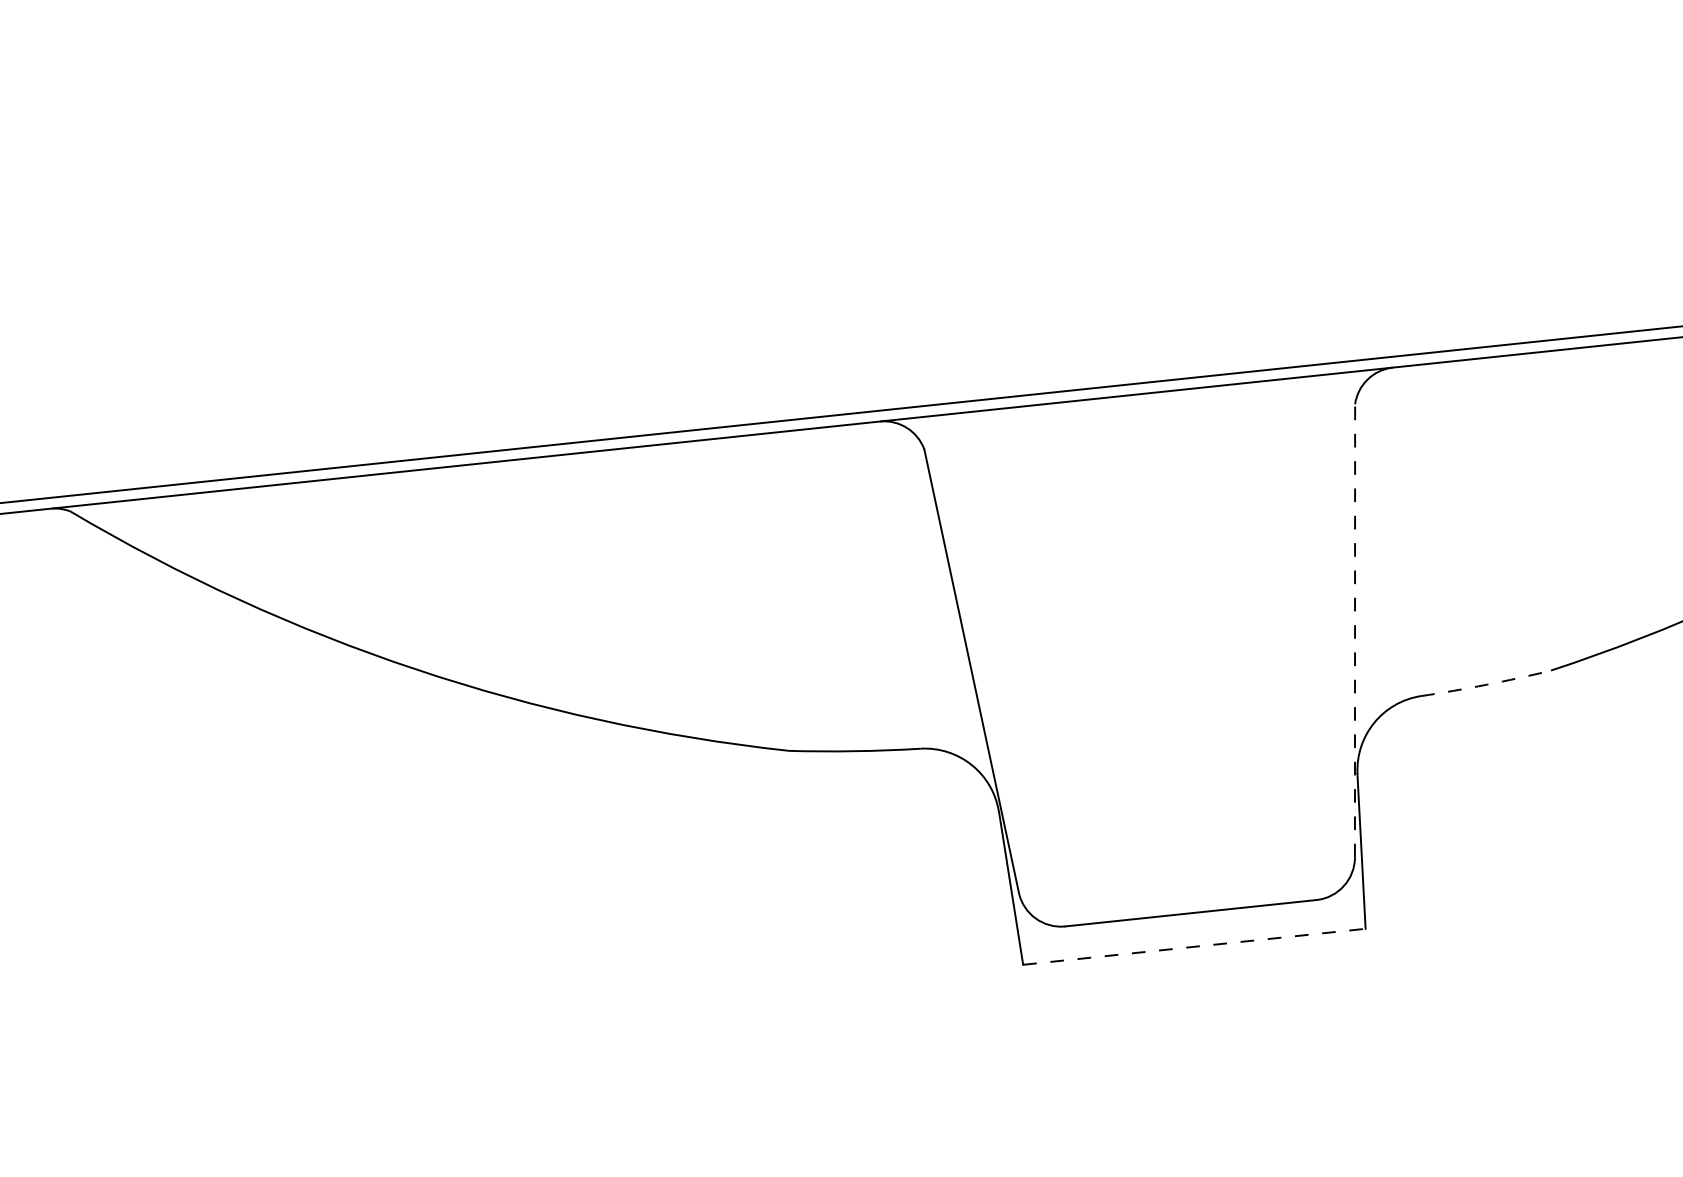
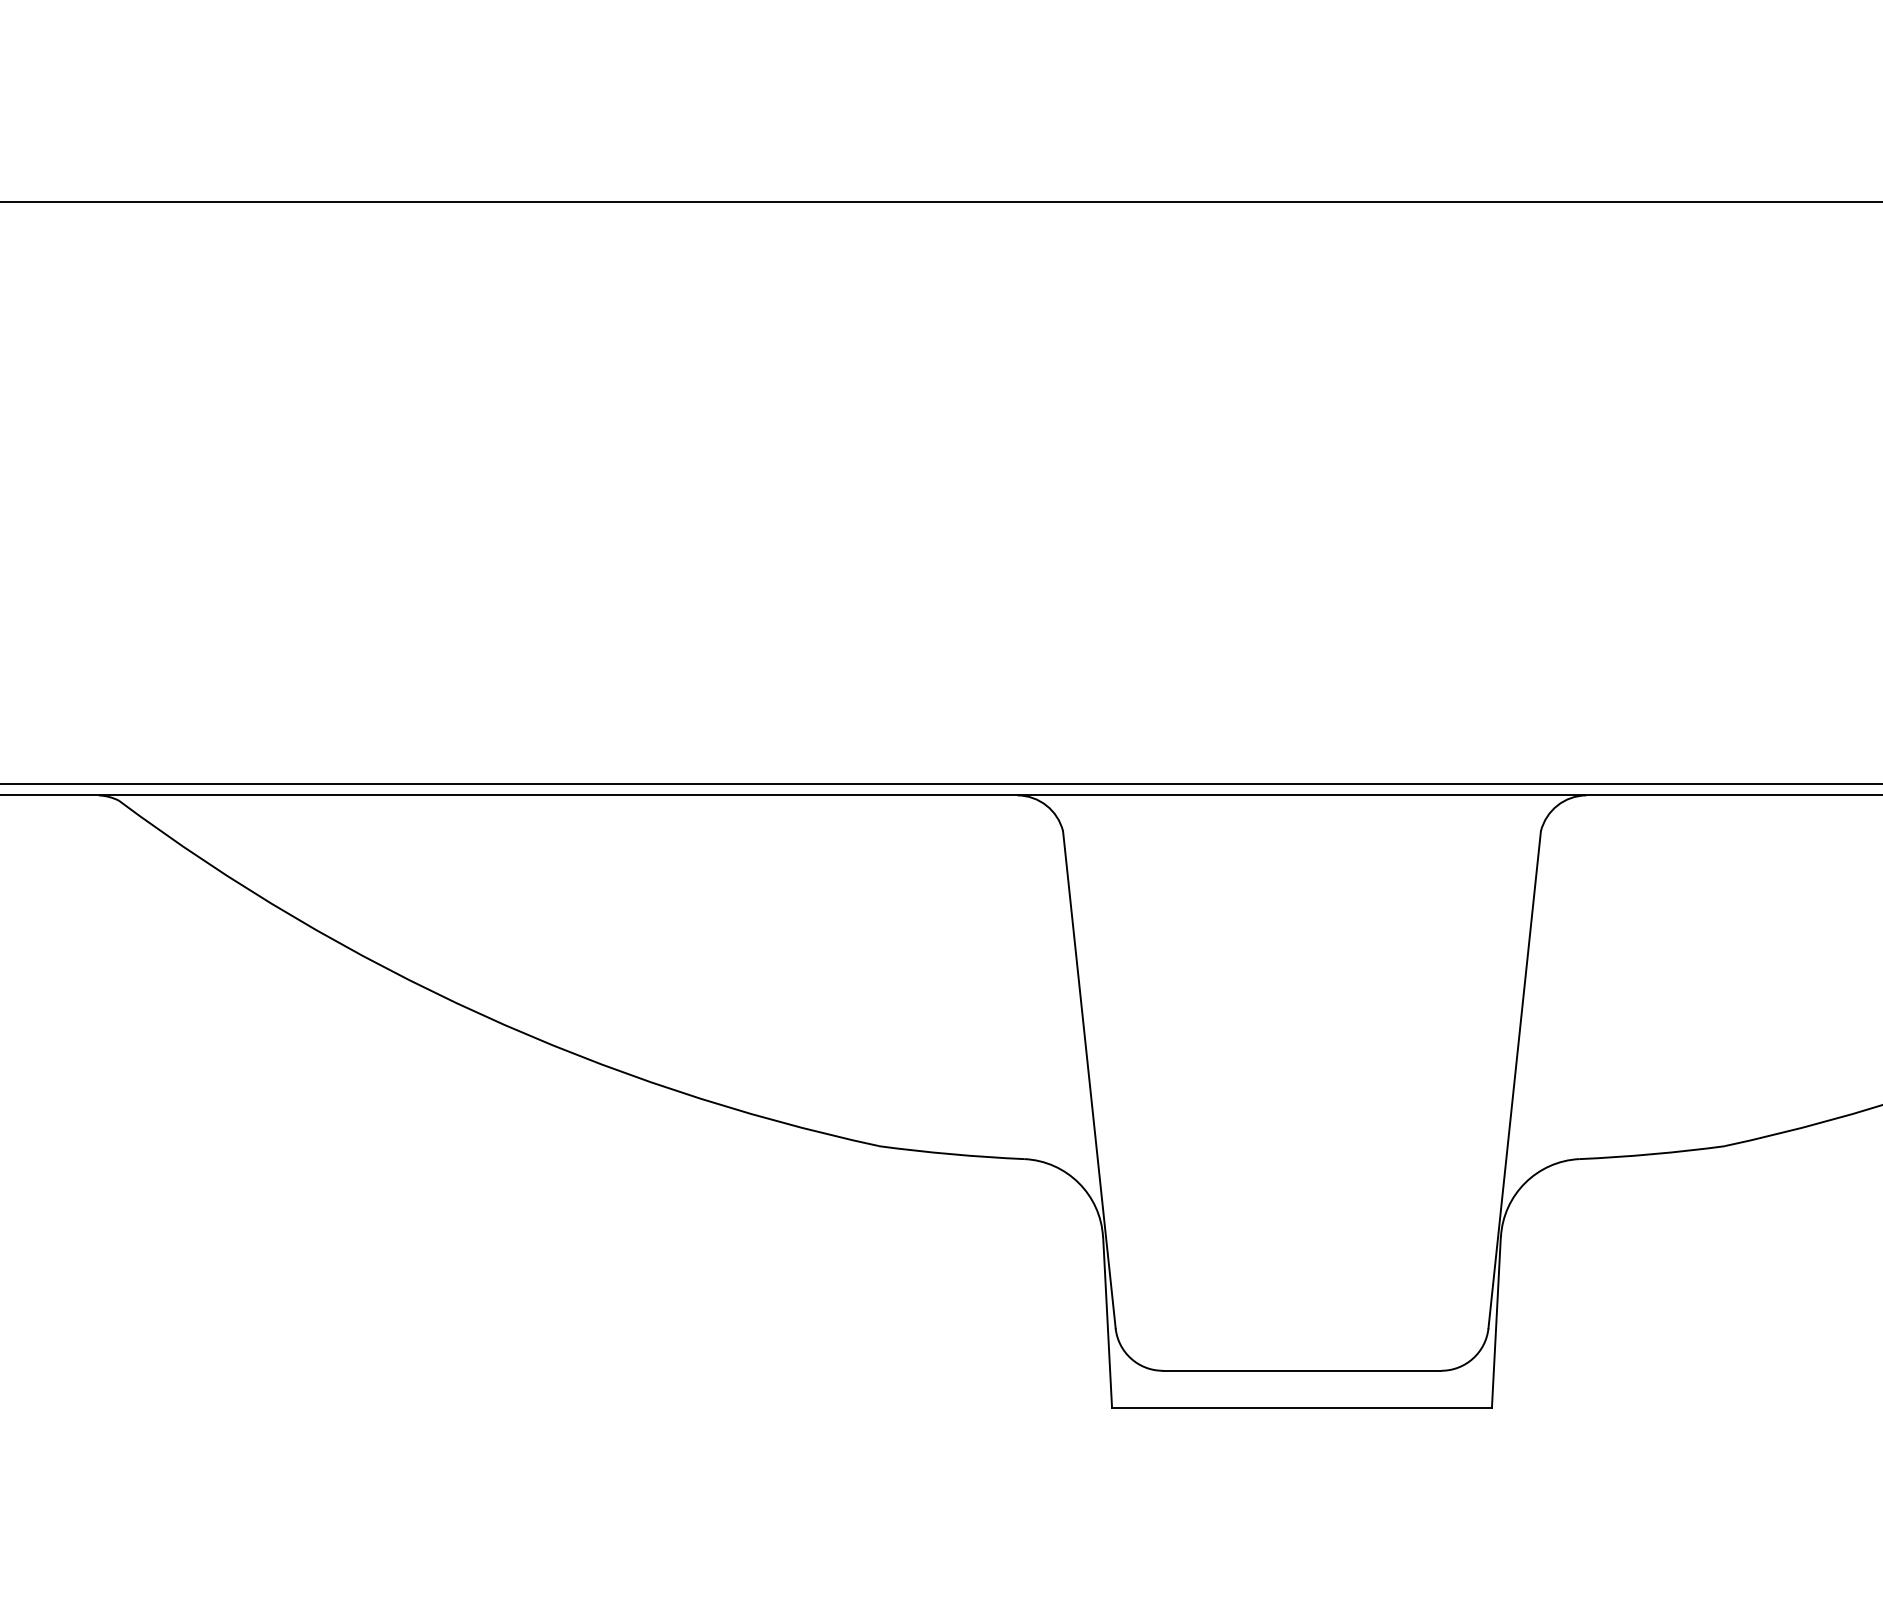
line: (1354, 630) -> (1514, 1079), dashed -> solid
arc: (1486, 685) -> (1652, 1154), dashed -> solid
line: (1194, 947) -> (1302, 1408), dashed -> solid

